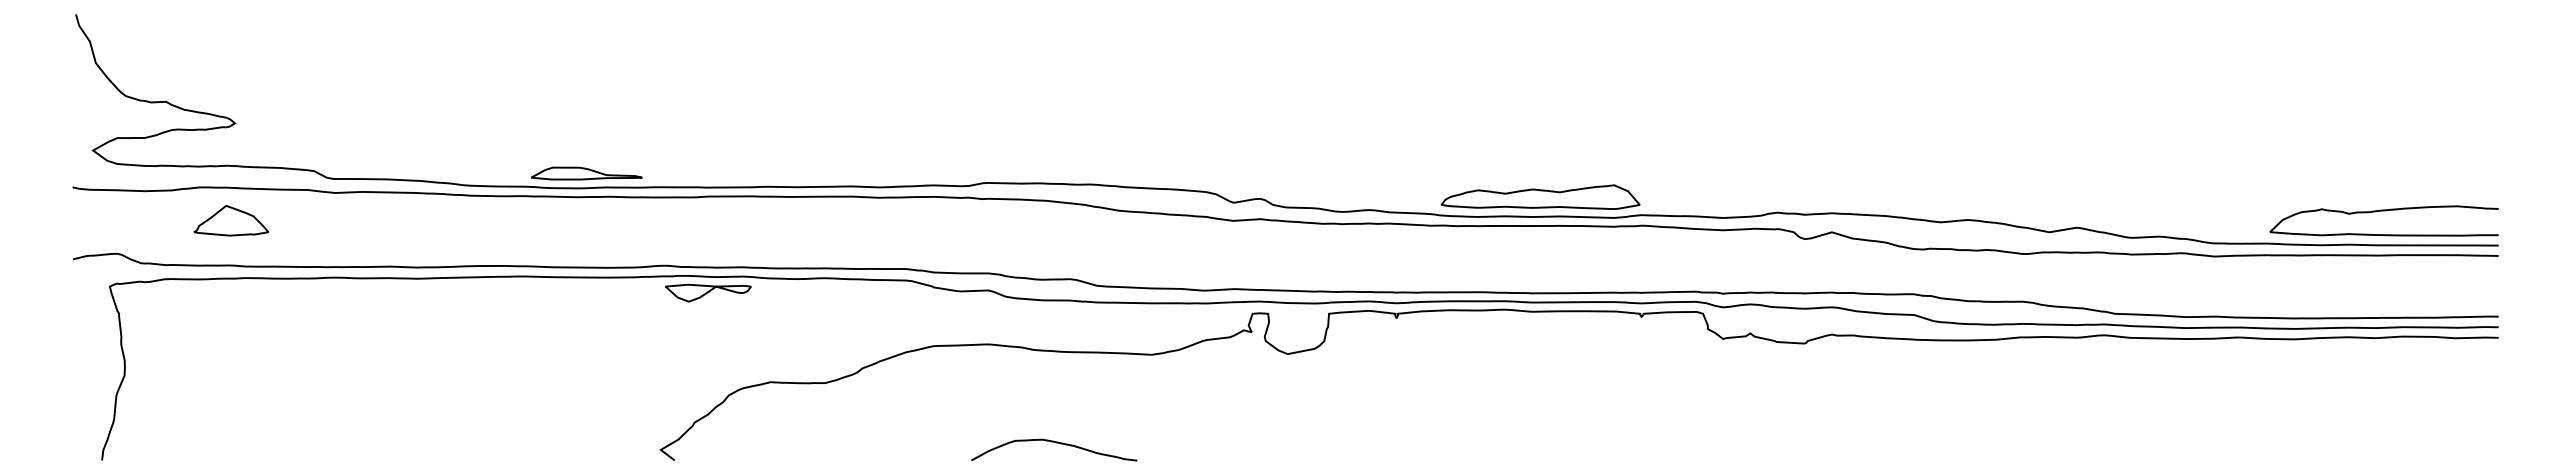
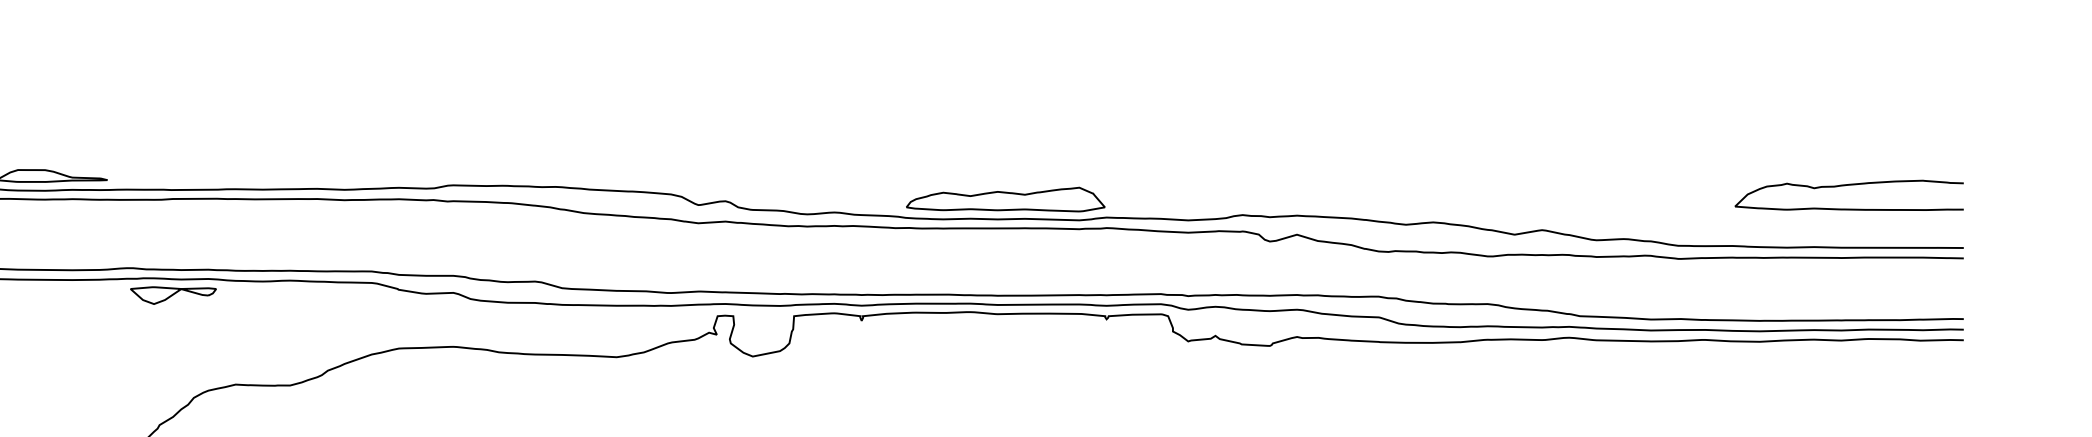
curve: (2383, 211) -> (1848, 185), moved

